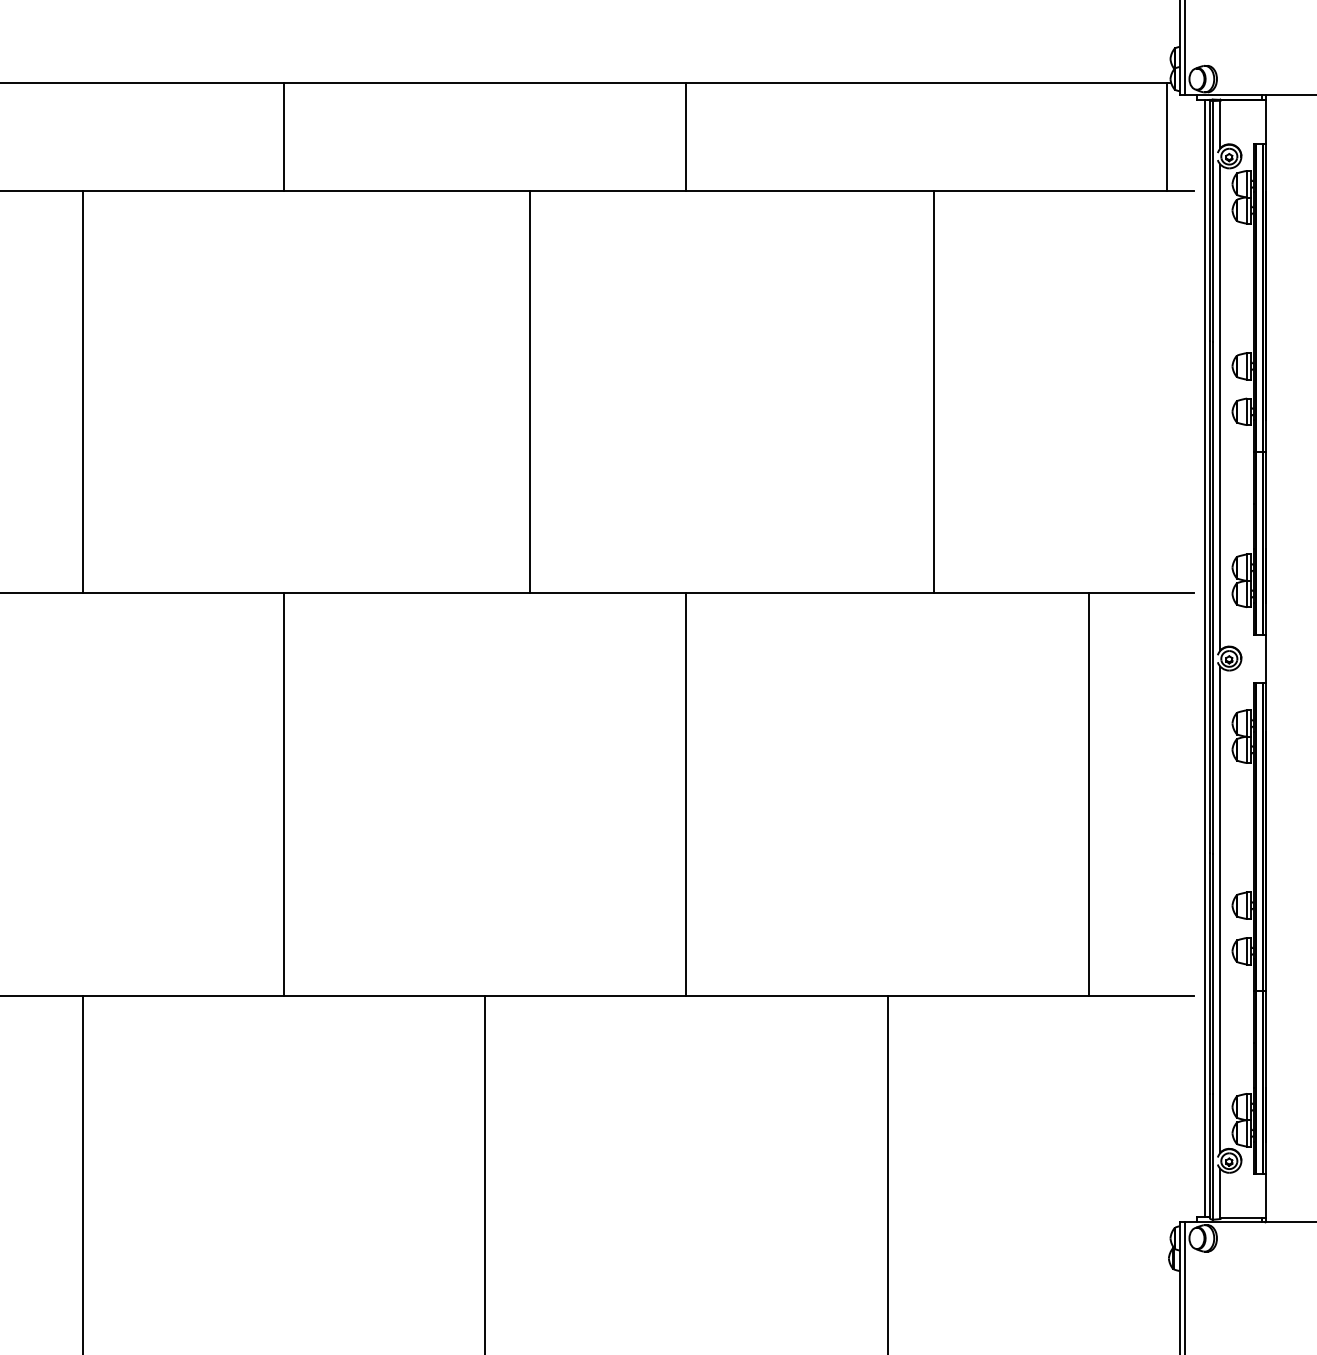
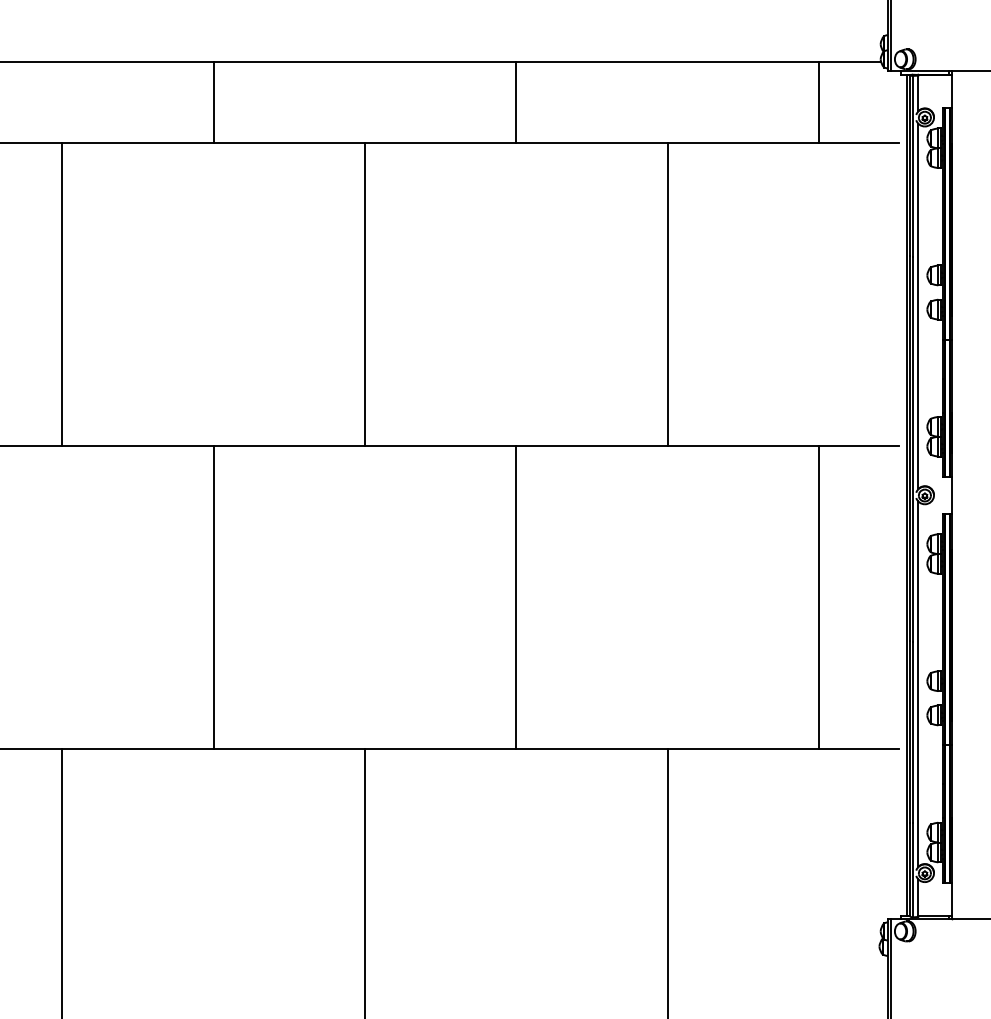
line: (1167, 136) -> (819, 102), moved
line: (530, 391) -> (365, 294), moved
line: (933, 391) -> (667, 294), moved

